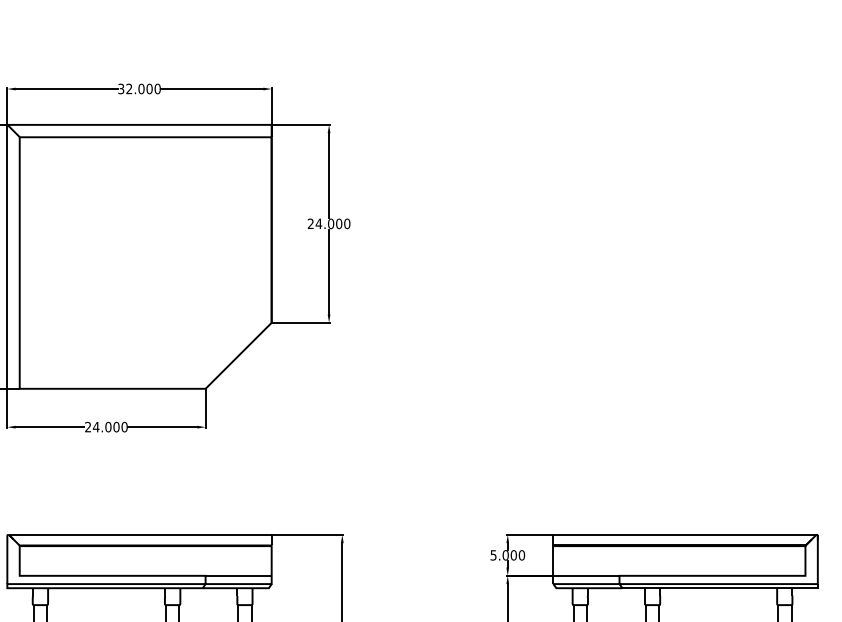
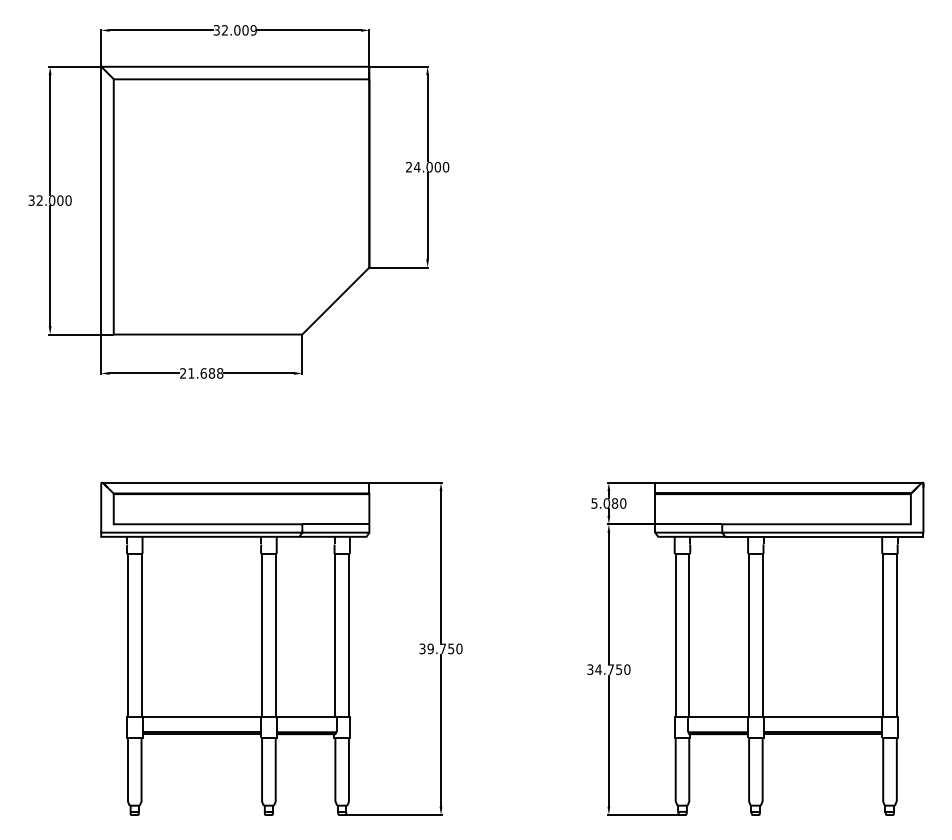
text: (157, 89) -> (253, 30), 32.000 -> 32.009
text: (110, 427) -> (205, 373), 24.000 -> 21.688
text: (513, 555) -> (614, 503), 5.000 -> 5.080

